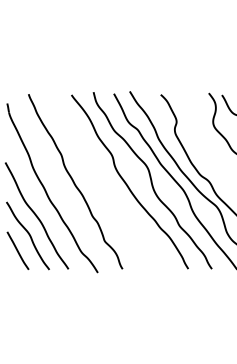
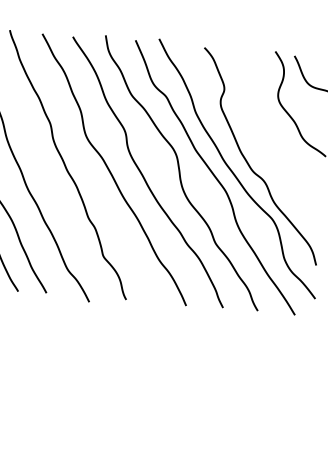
curve: (105, 183) -> (111, 171), added

